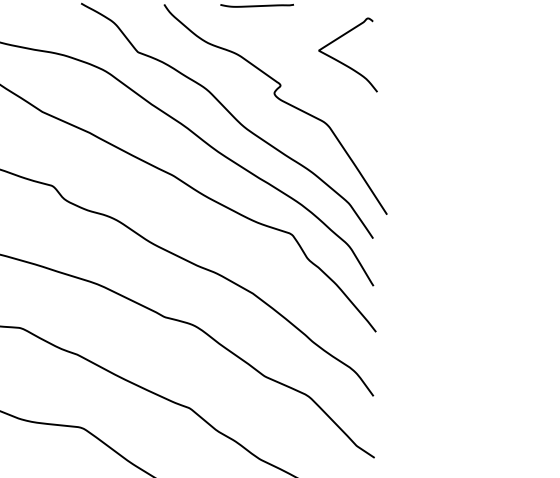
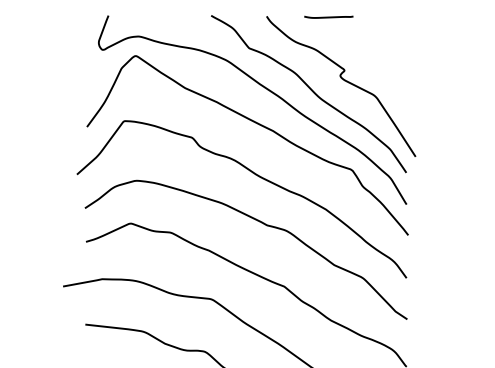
curve: (344, 63) -> (387, 55), removed

